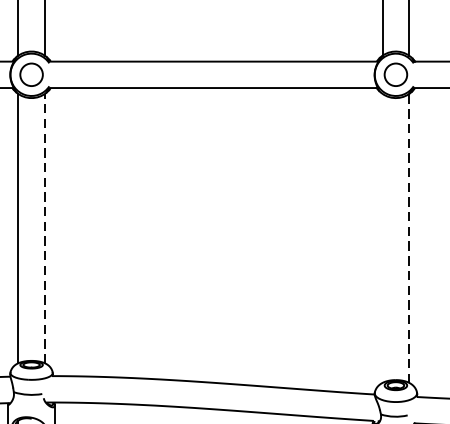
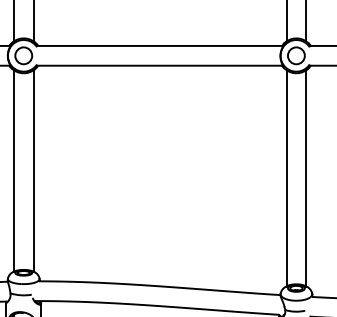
line: (44, 228) -> (33, 170), dashed -> solid
line: (409, 237) -> (306, 177), dashed -> solid
line: (382, 238) -> (286, 178), added

